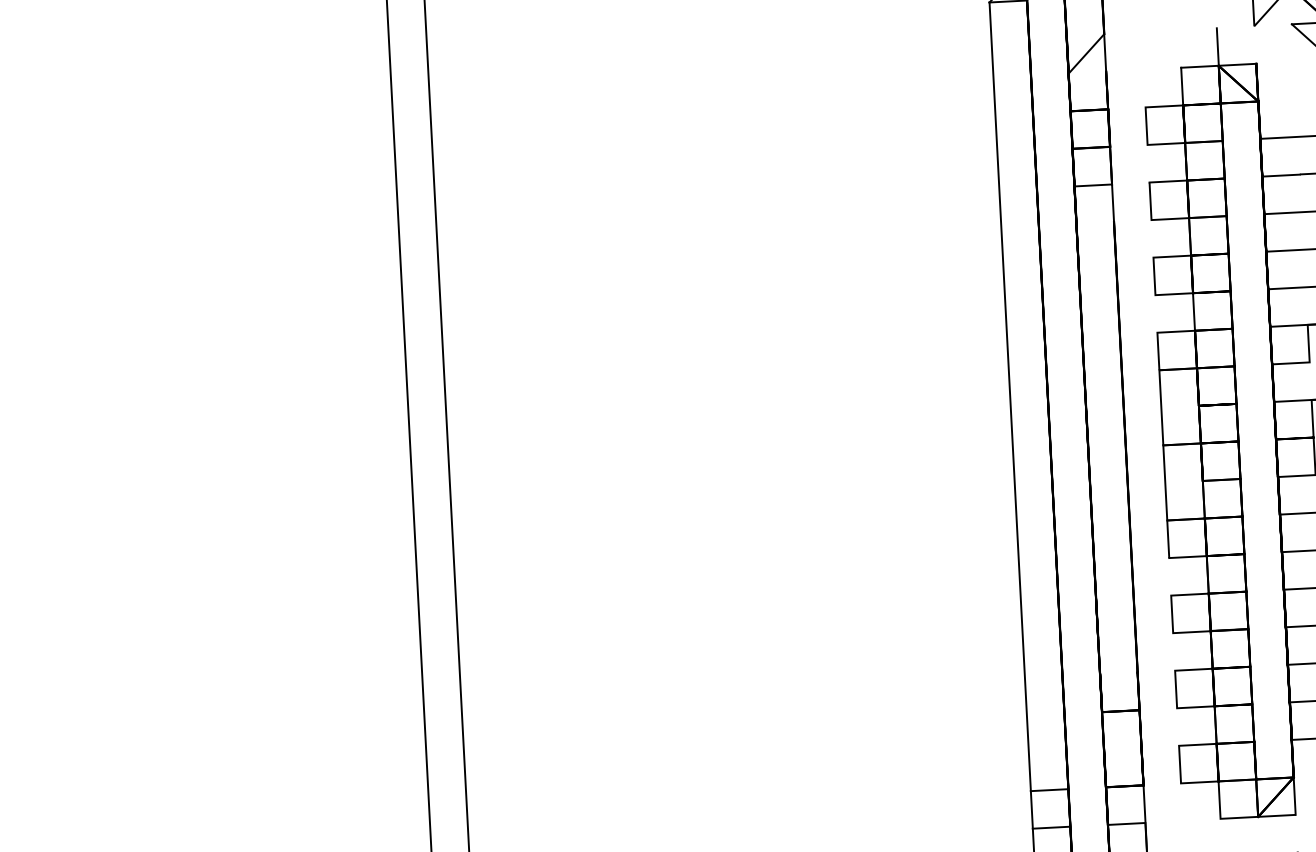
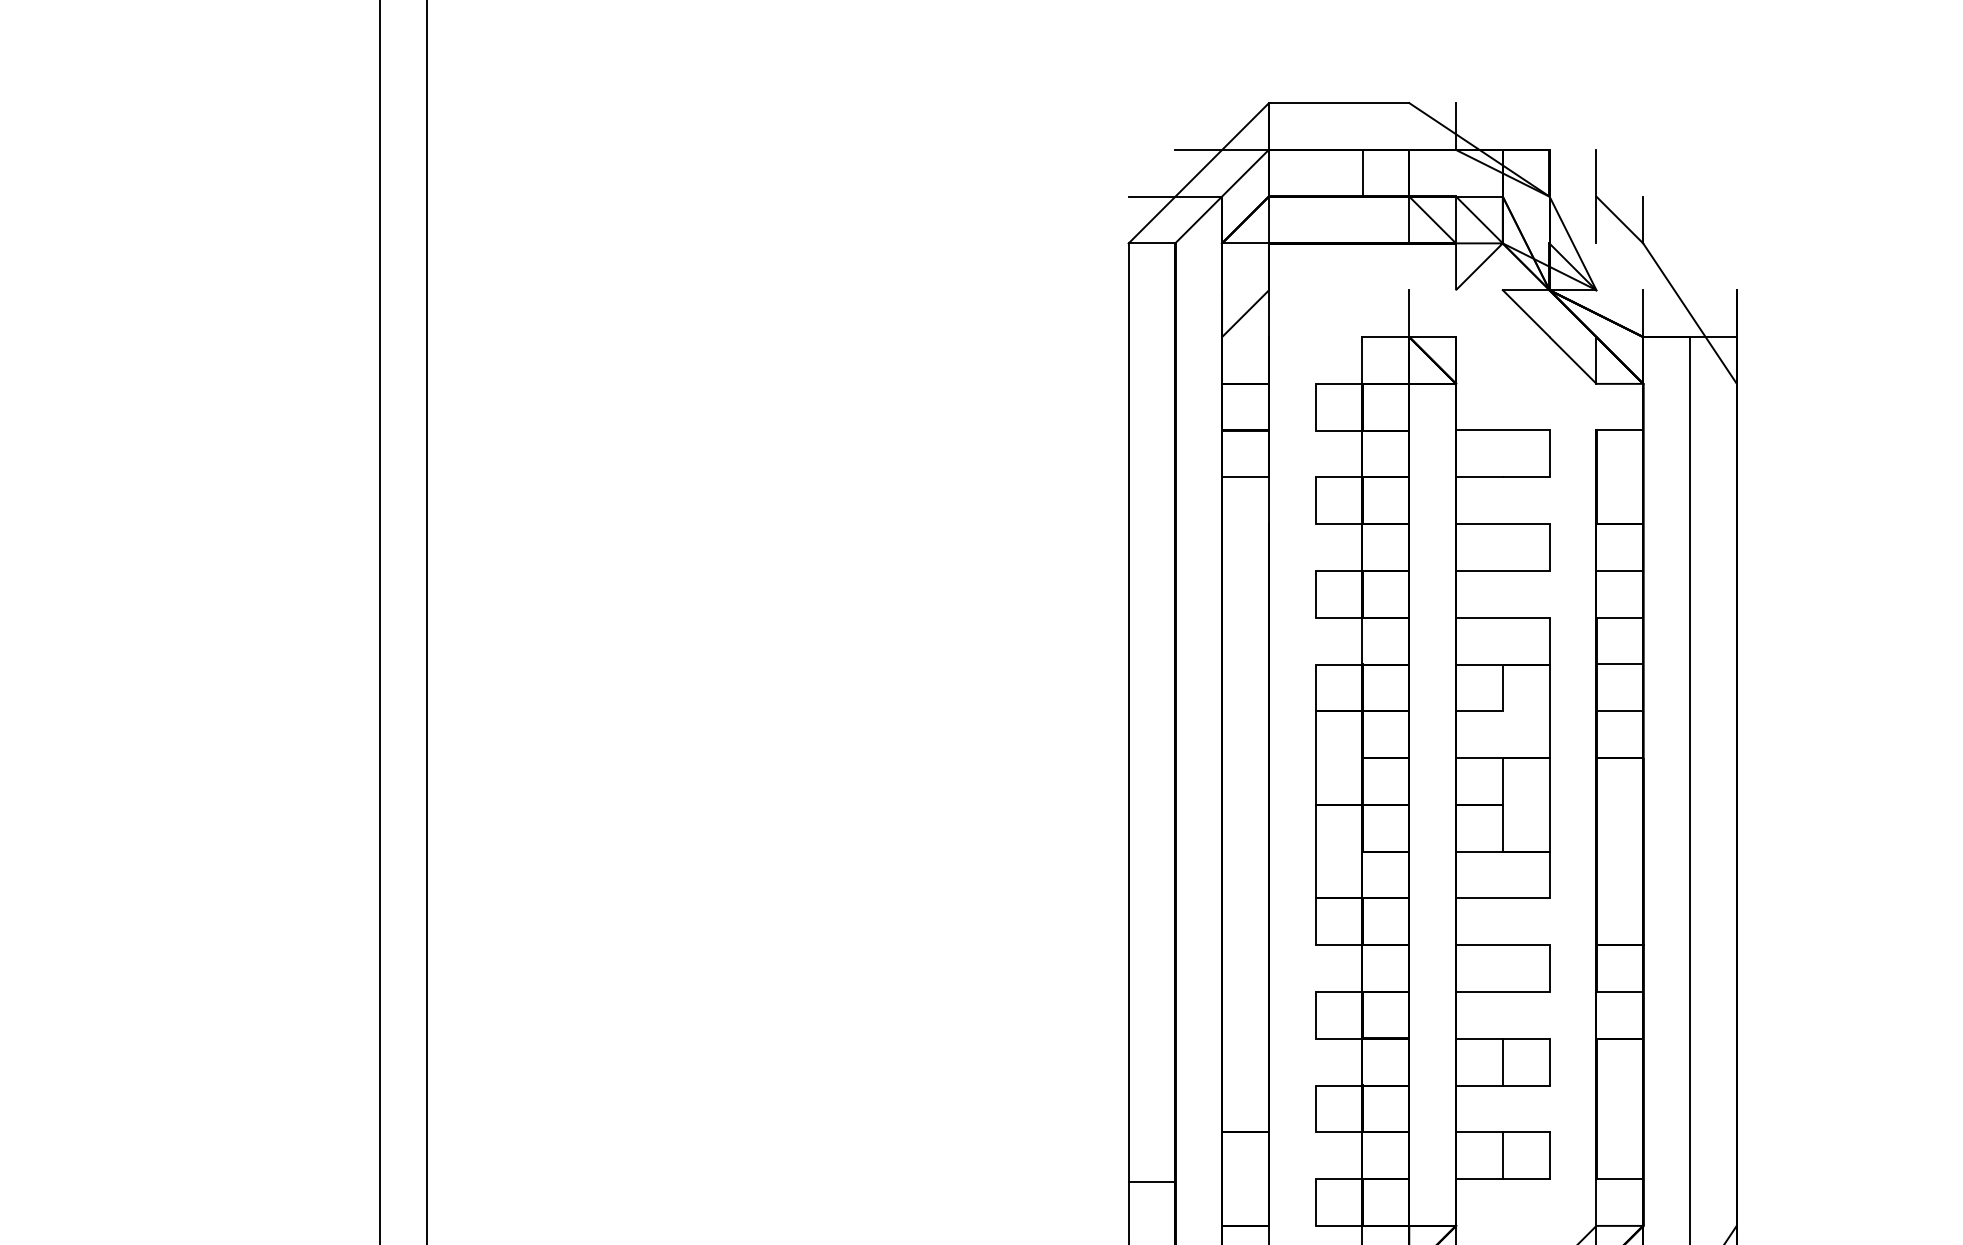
line: (1049, 789) -> (1151, 1181), moved

